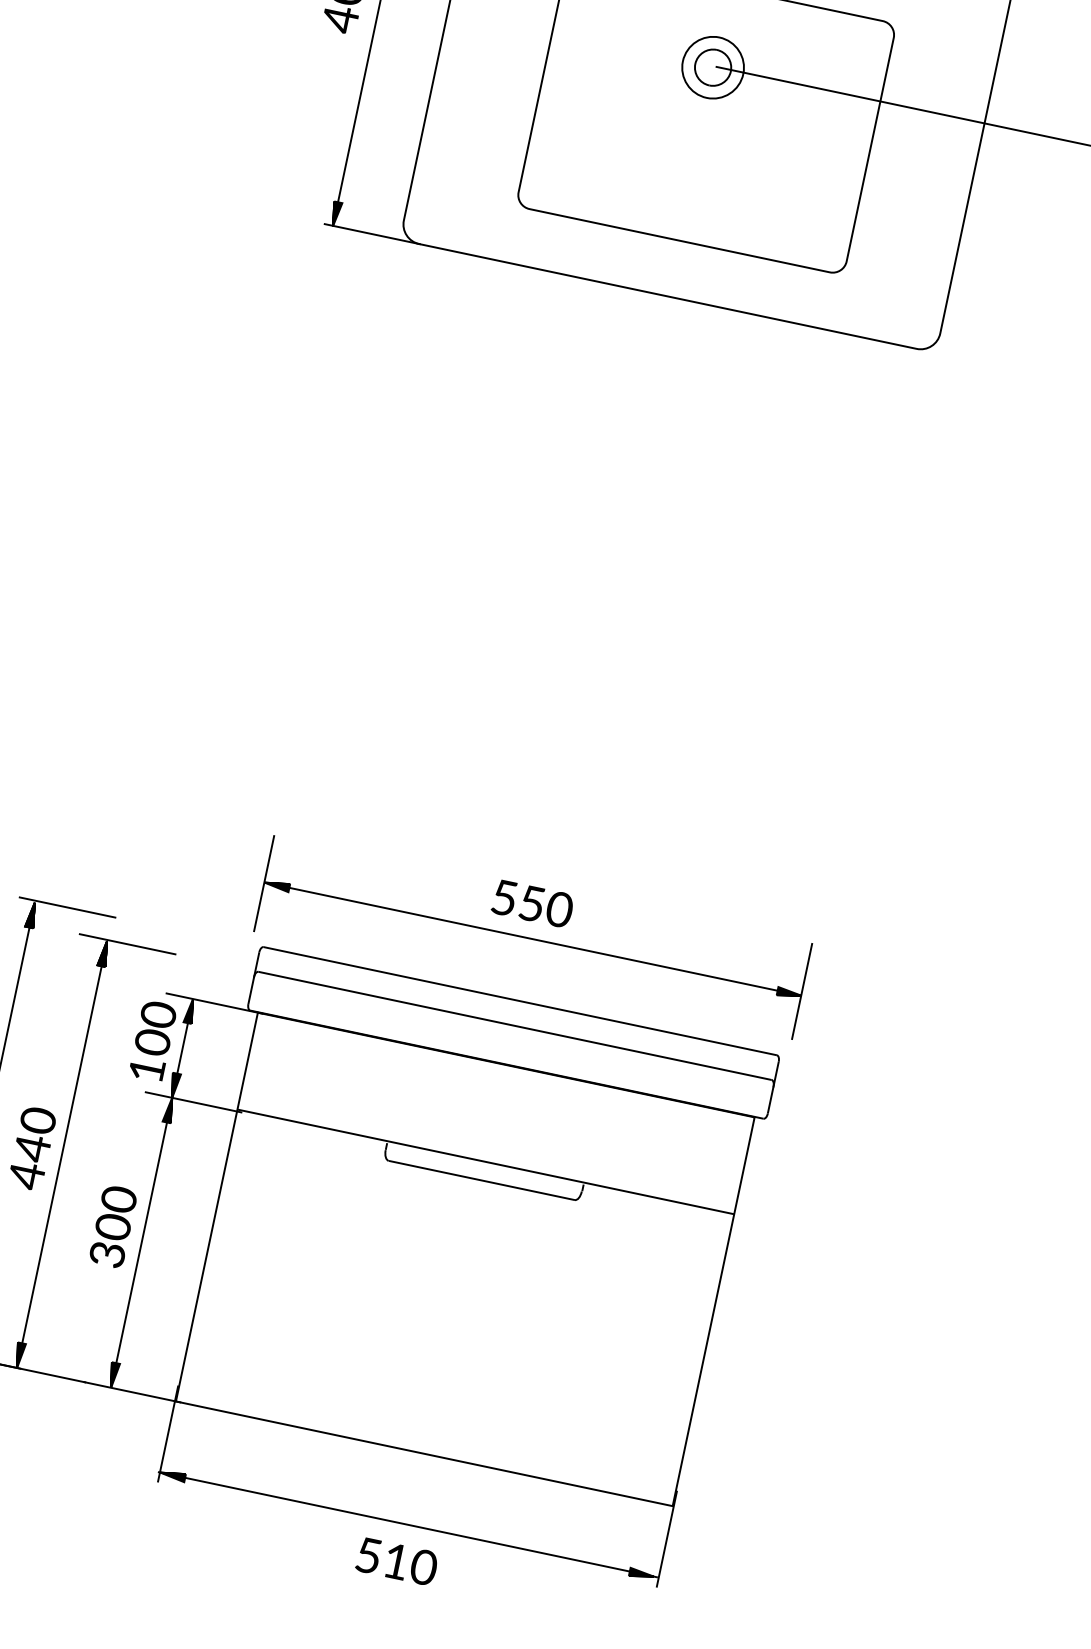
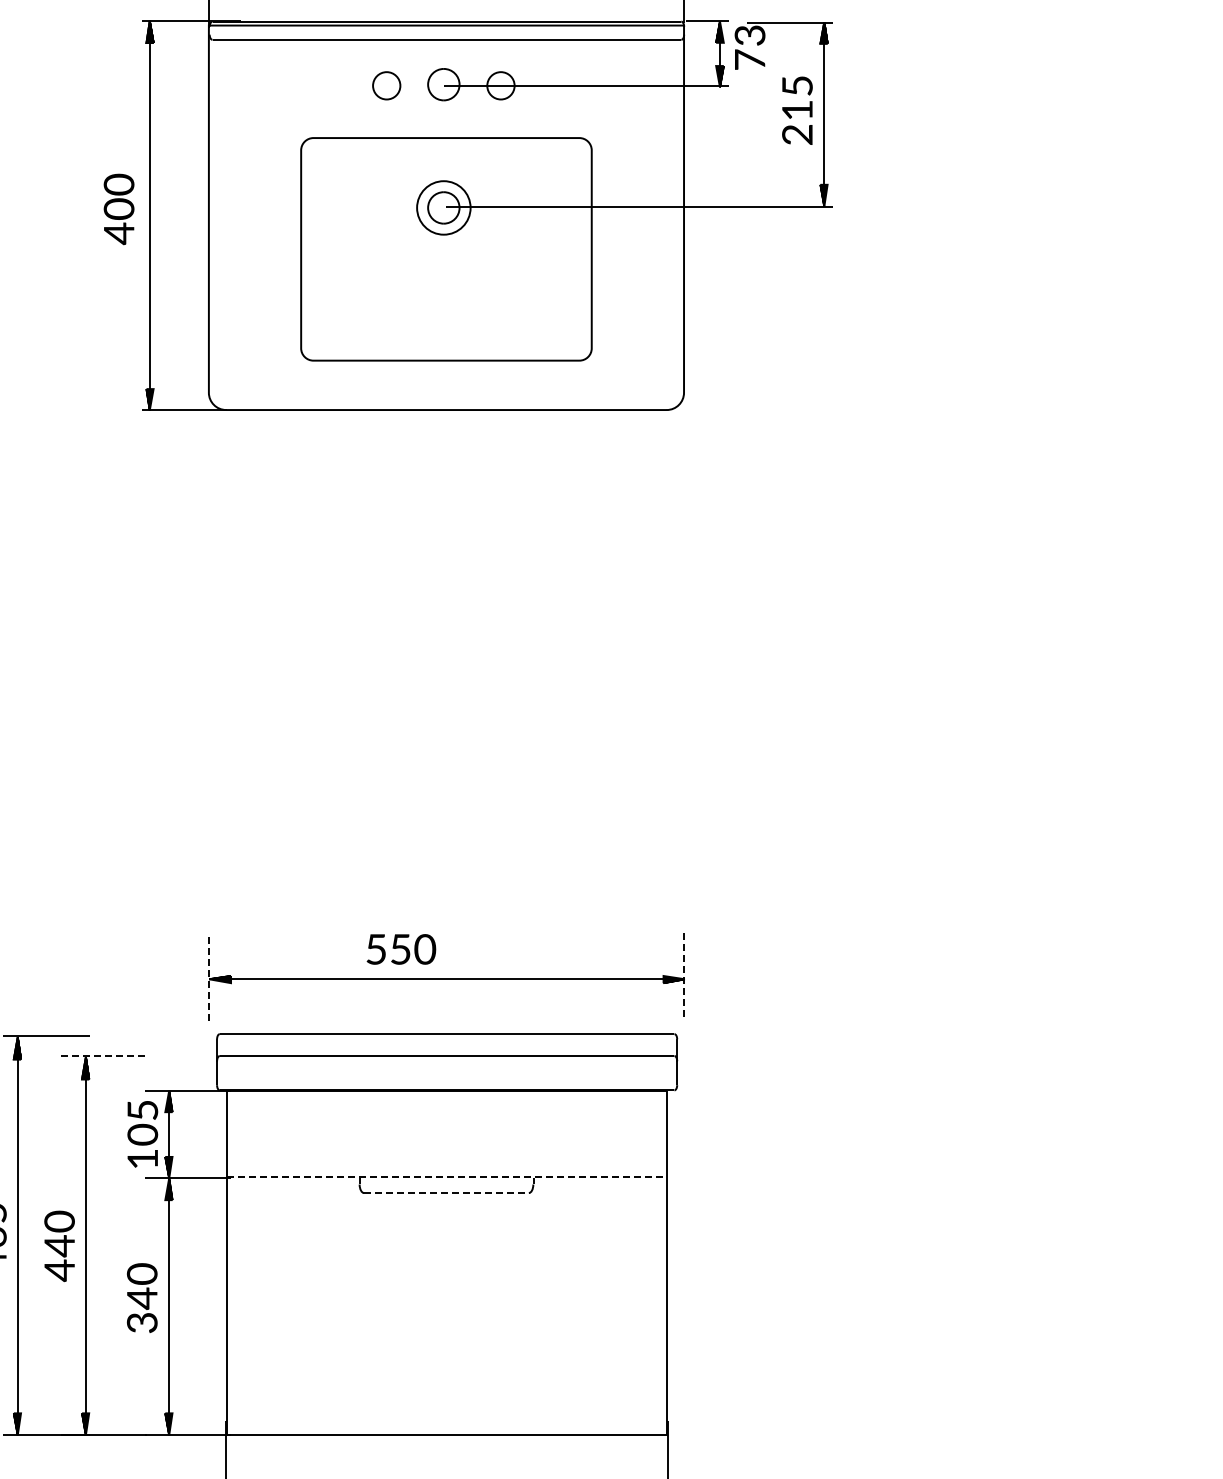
line: (263, 883) -> (208, 980), solid -> dashed
text: (532, 904) -> (401, 949), moved
line: (128, 944) -> (104, 1056), solid -> dashed
line: (802, 991) -> (684, 975), solid -> dashed
text: (158, 1014) -> (142, 1110), 100 -> 105
line: (486, 1161) -> (447, 1176), solid -> dashed
line: (482, 1181) -> (447, 1193), solid -> dashed
text: (112, 1226) -> (141, 1298), 300 -> 340

